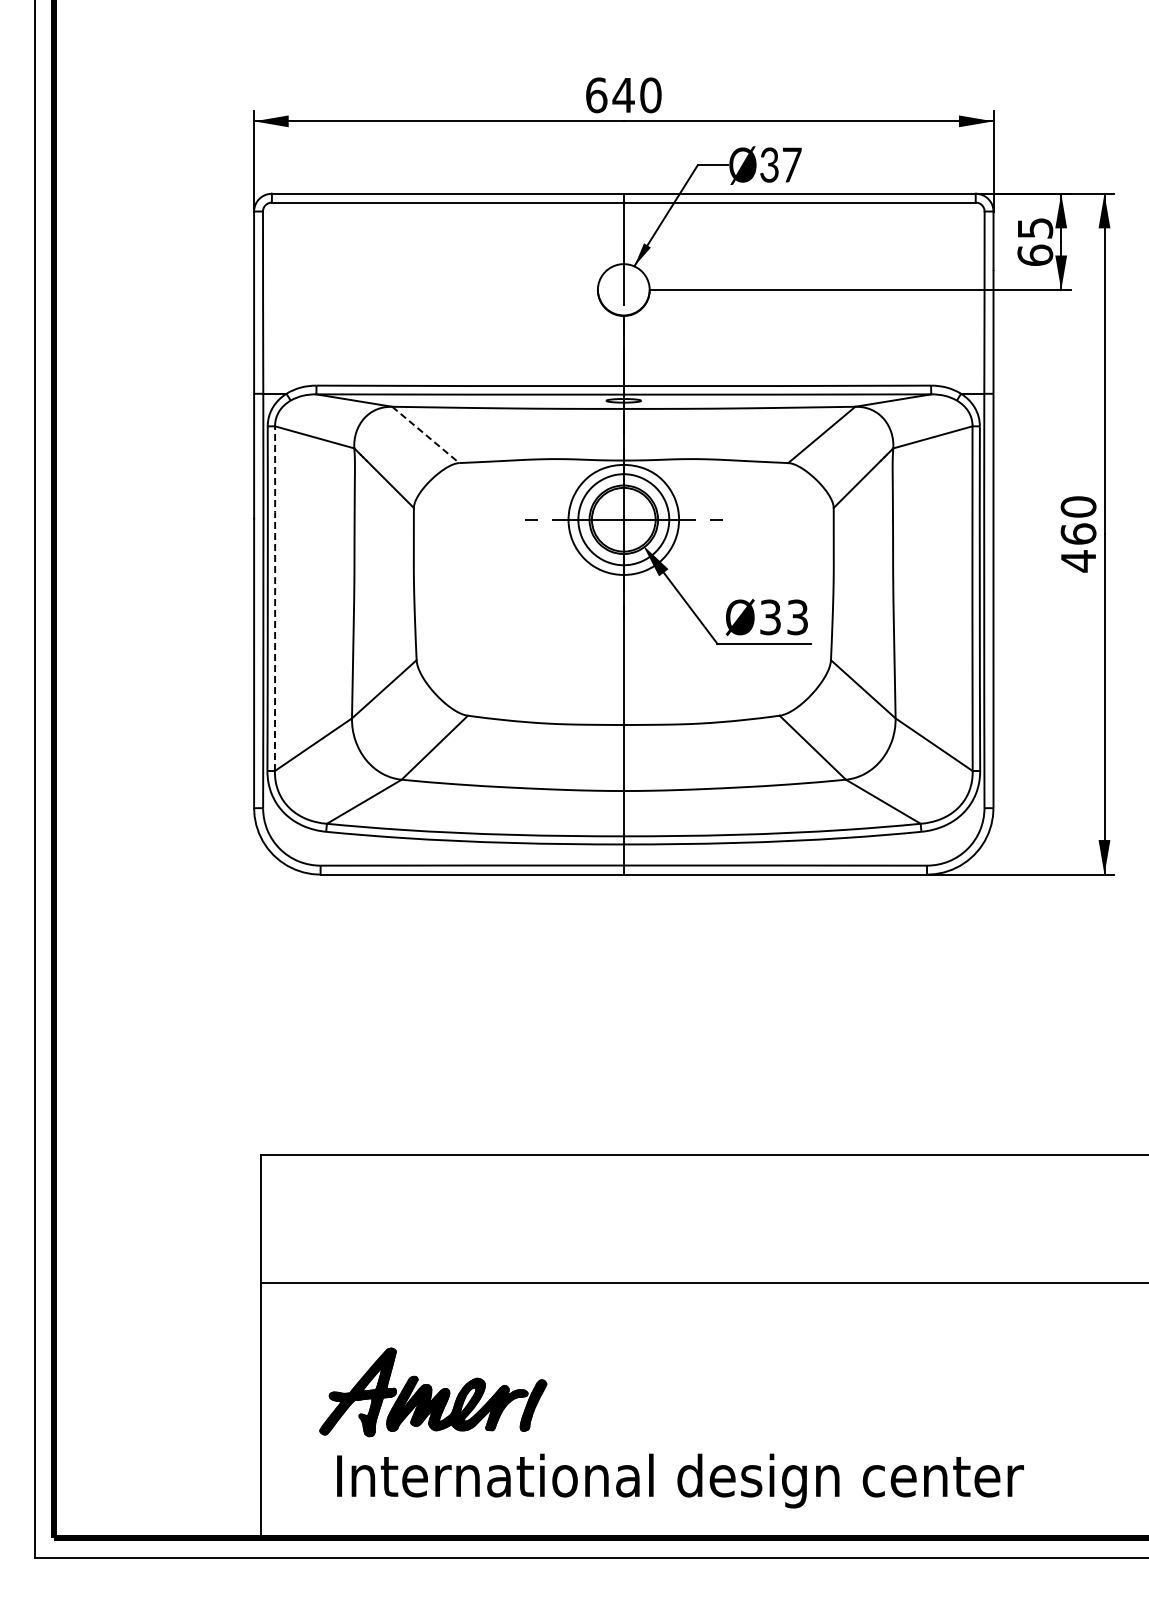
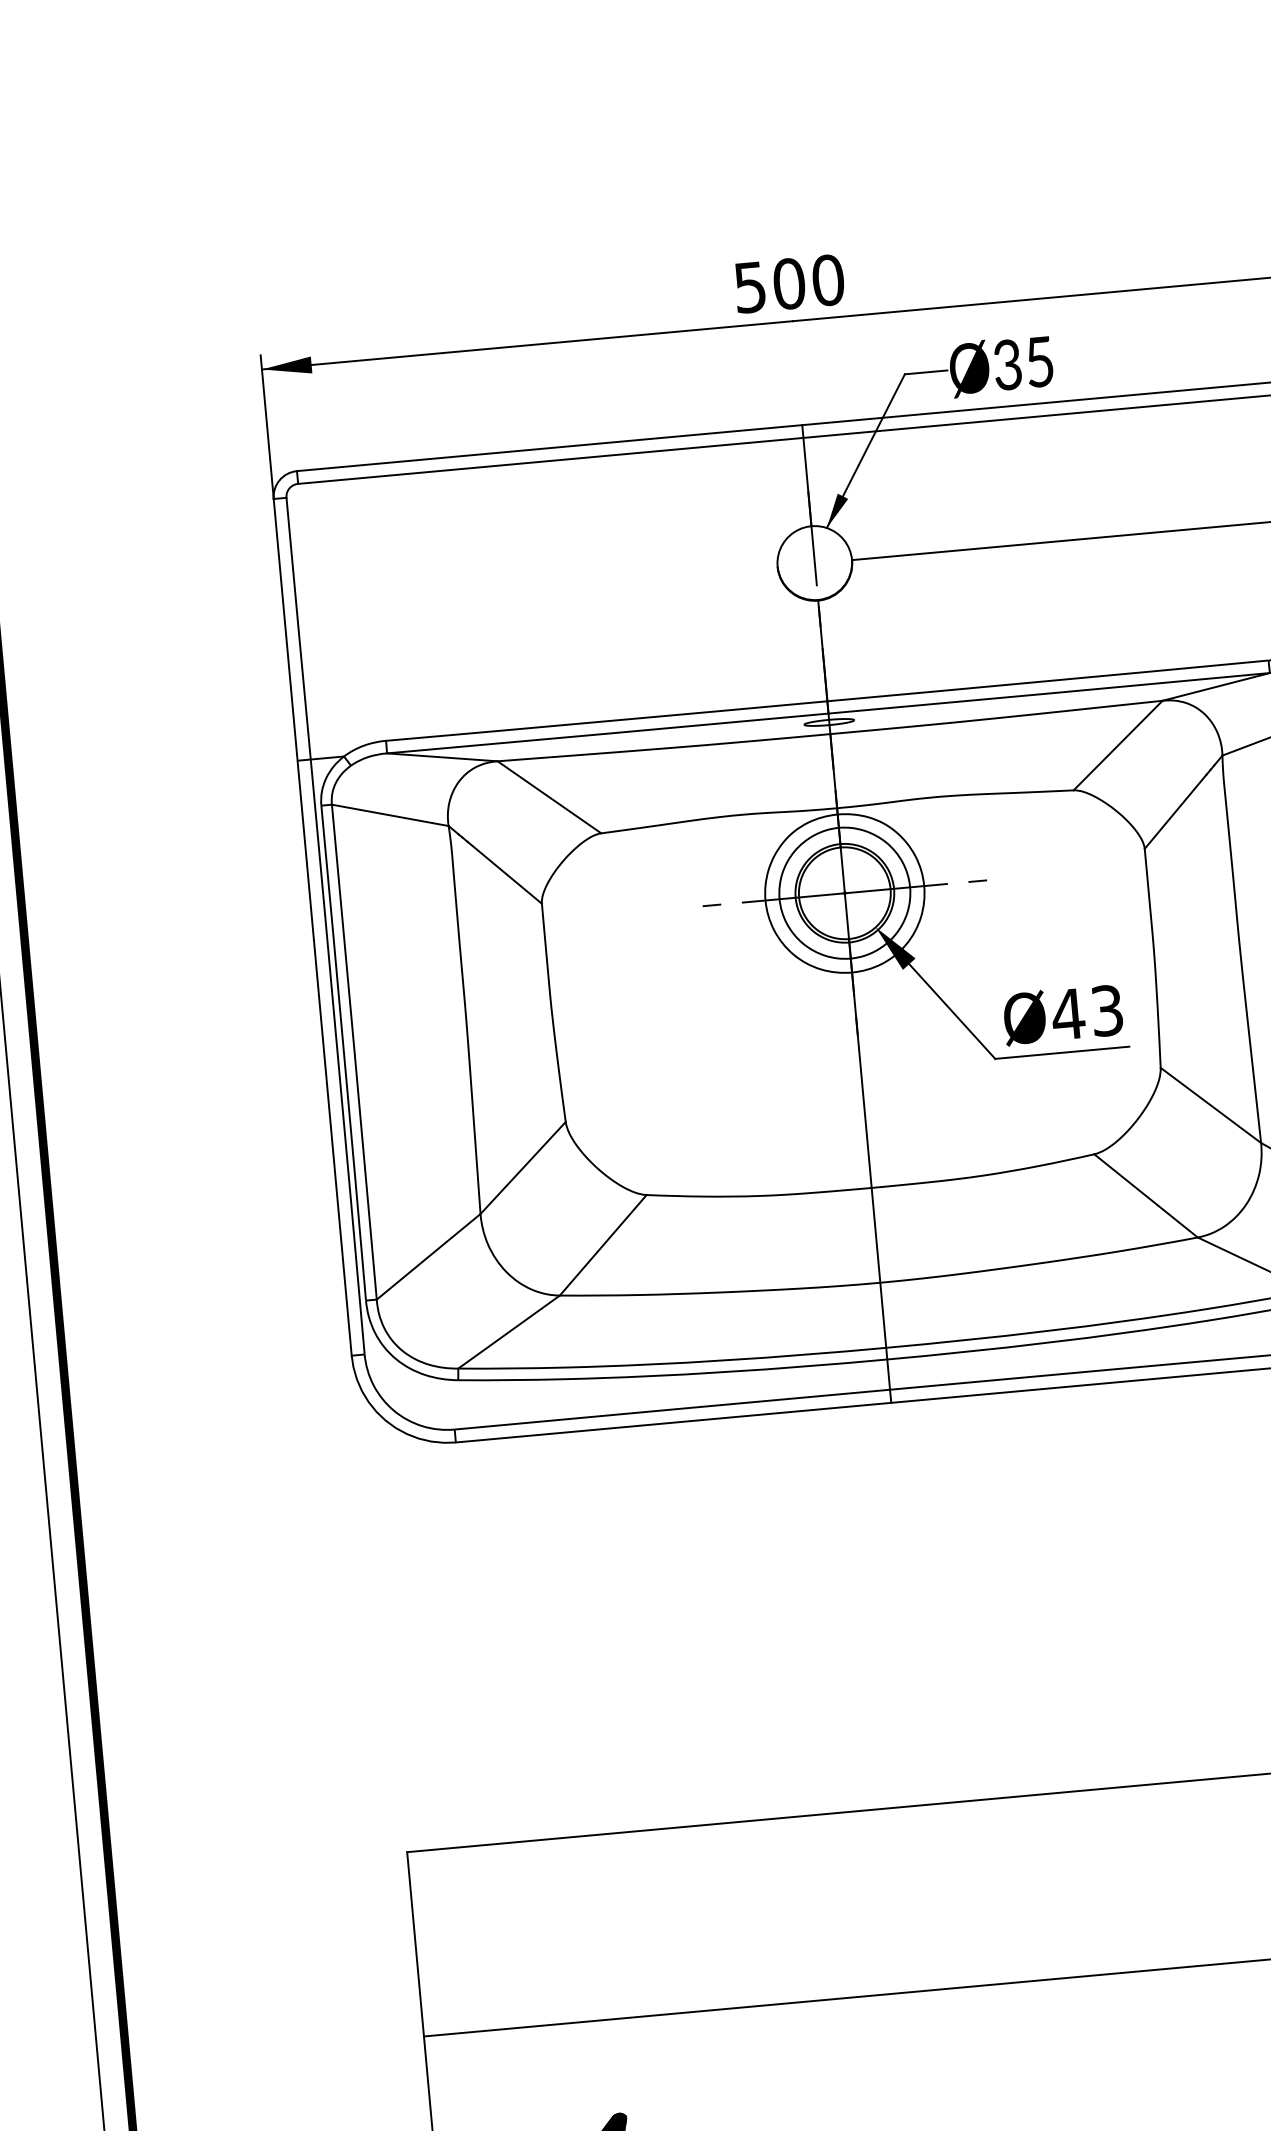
text: (610, 95) -> (770, 285), 640 -> 500
text: (792, 164) -> (1040, 361), Ø37 -> Ø35
line: (425, 434) -> (548, 796), dashed -> solid
arc: (275, 598) -> (355, 1051), dashed -> solid
text: (770, 617) -> (1068, 1014), Ø33 -> Ø43

